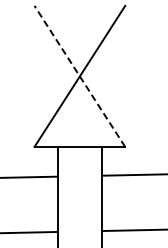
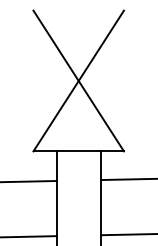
line: (79, 76) -> (78, 81), dashed -> solid

